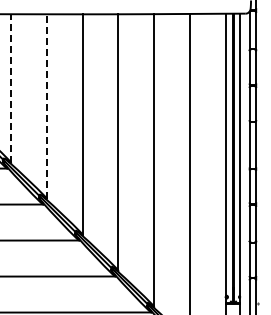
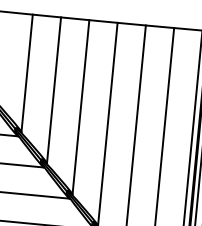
line: (11, 87) -> (27, 72), dashed -> solid
line: (46, 105) -> (53, 89), dashed -> solid

